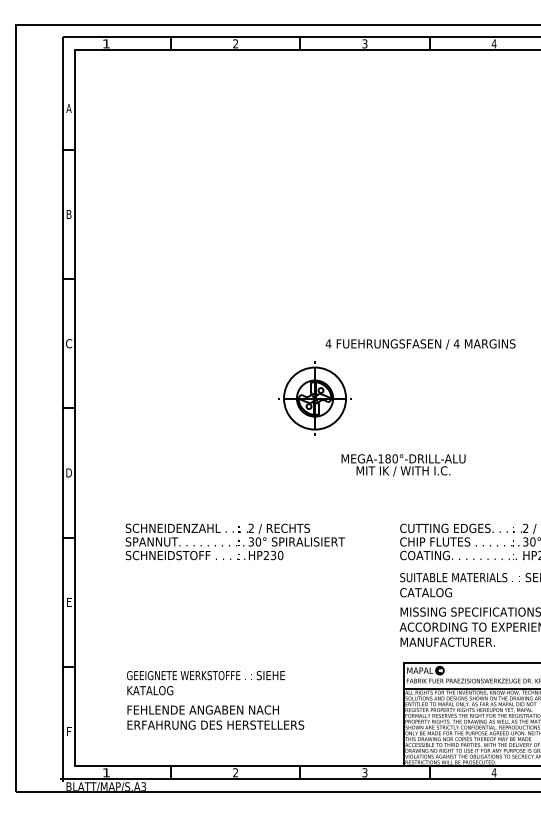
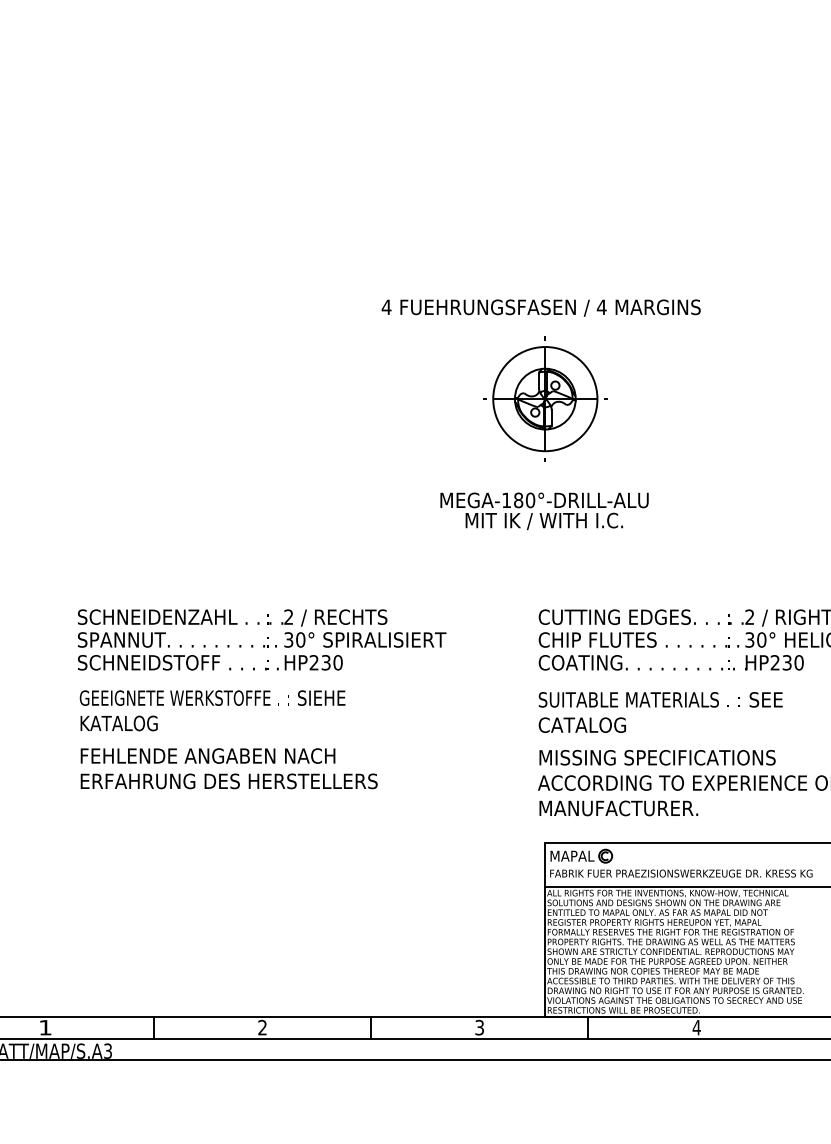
text: (420, 344) -> (541, 308), moved
part: (314, 398) -> (544, 399), moved
text: (215, 700) -> (228, 739), moved

